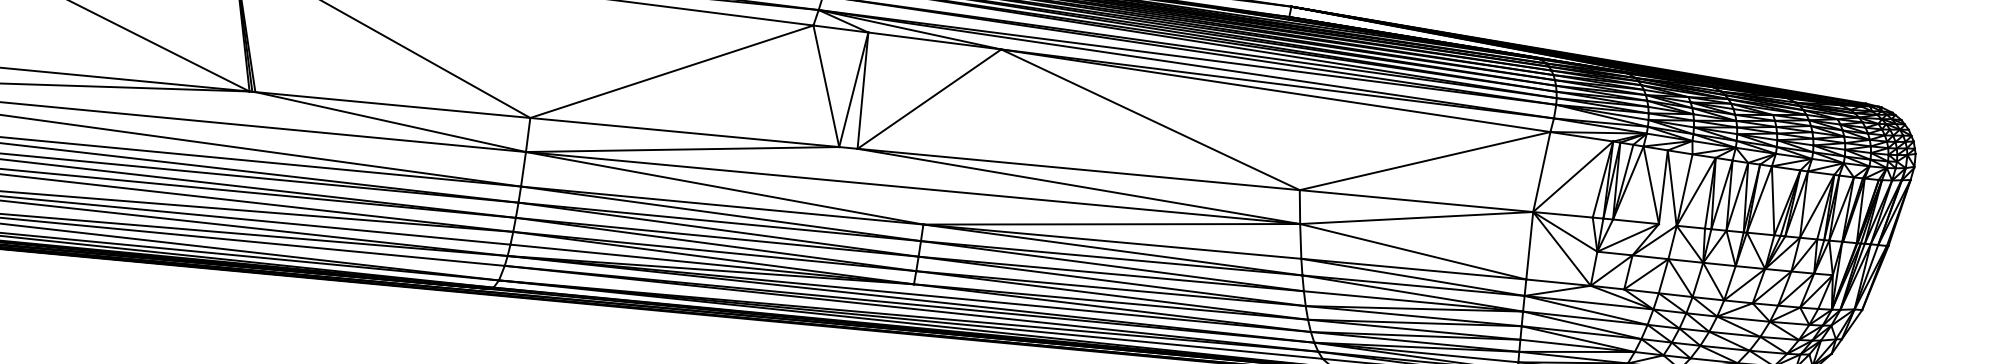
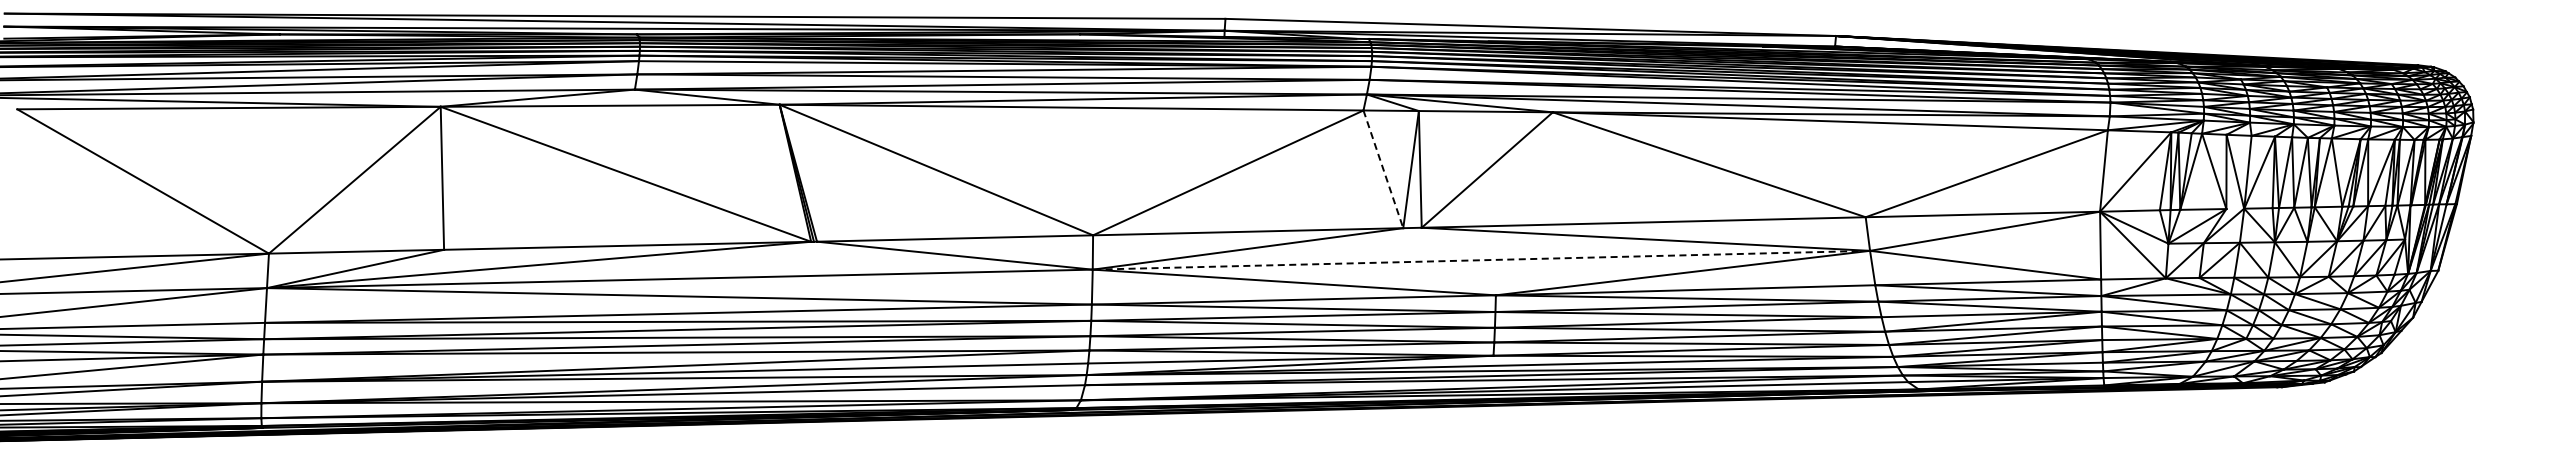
line: (826, 86) -> (1383, 169), solid -> dashed
line: (913, 188) -> (1481, 260), solid -> dashed

